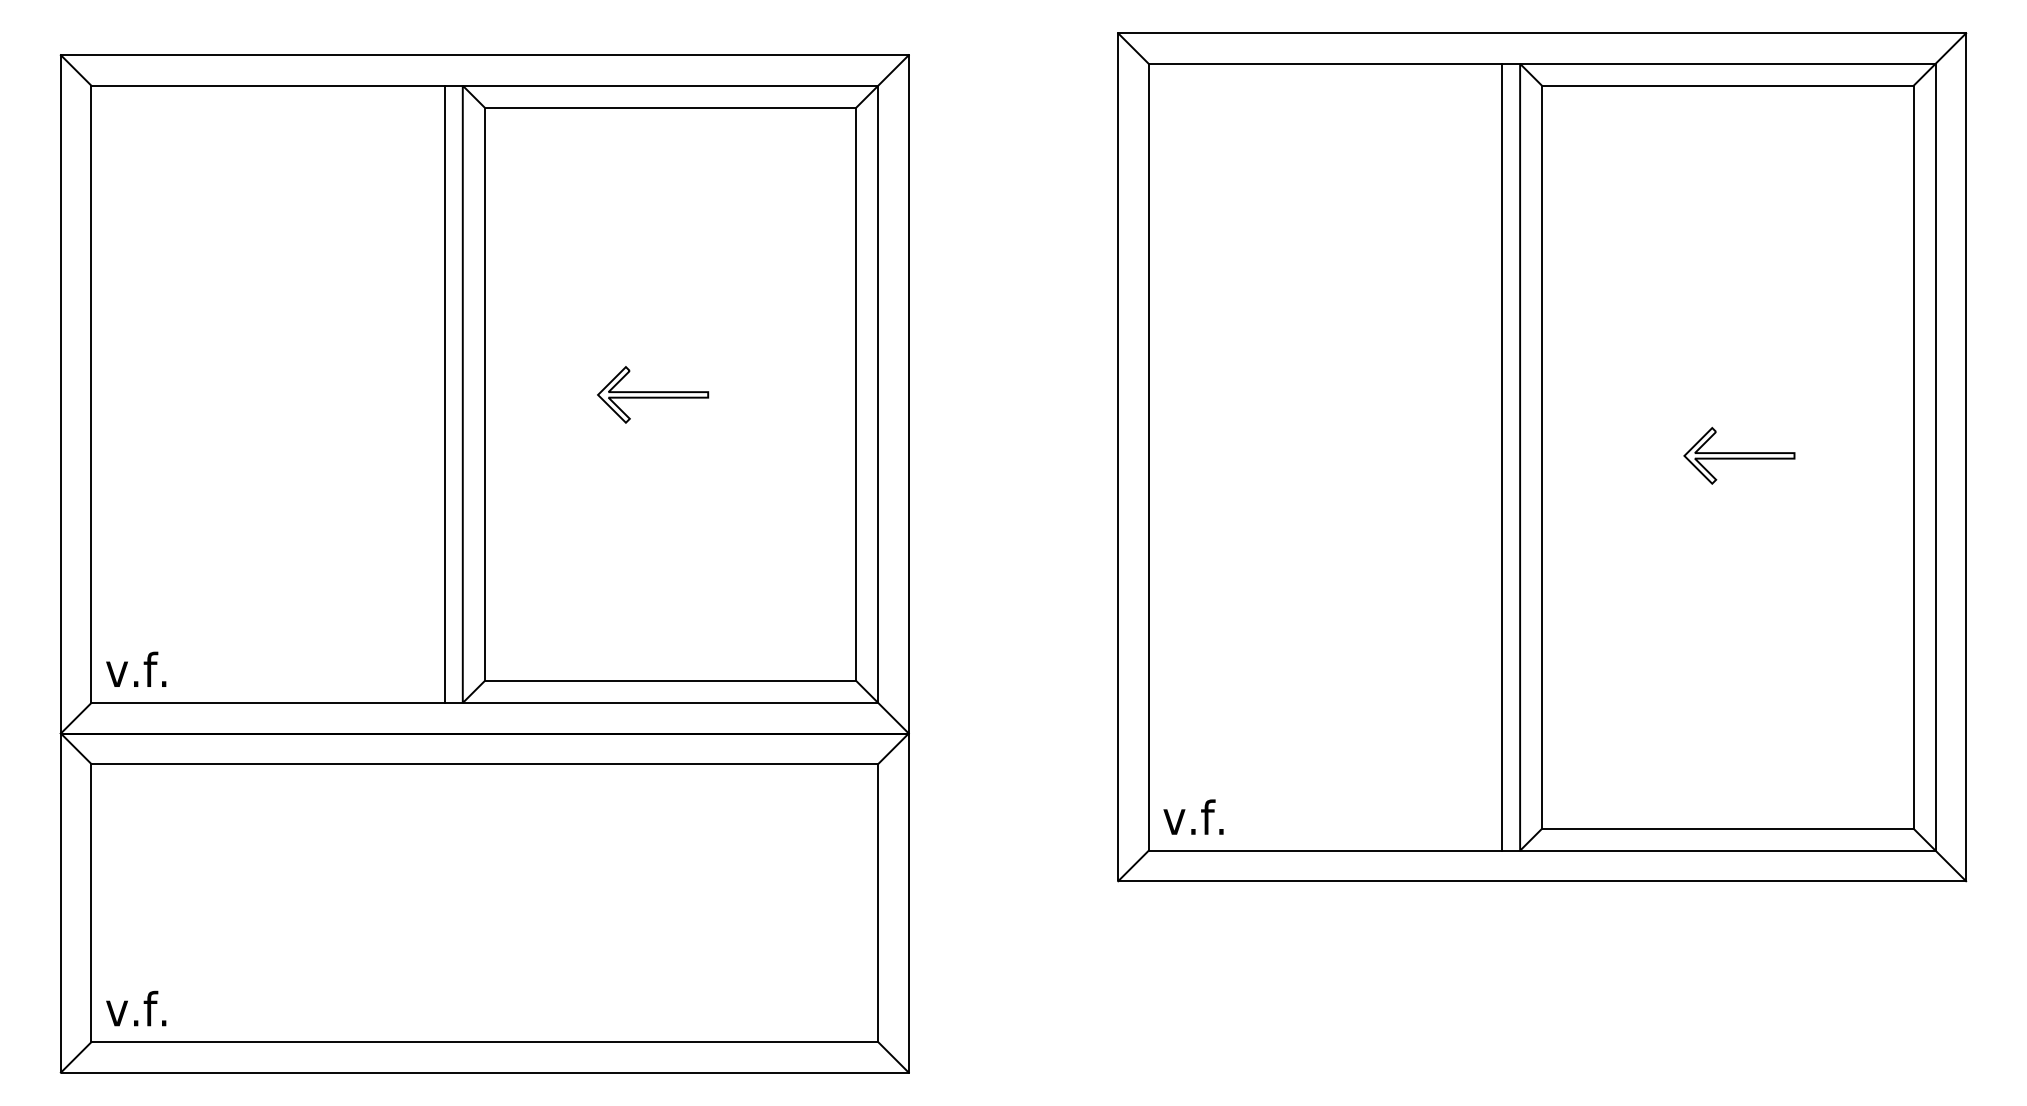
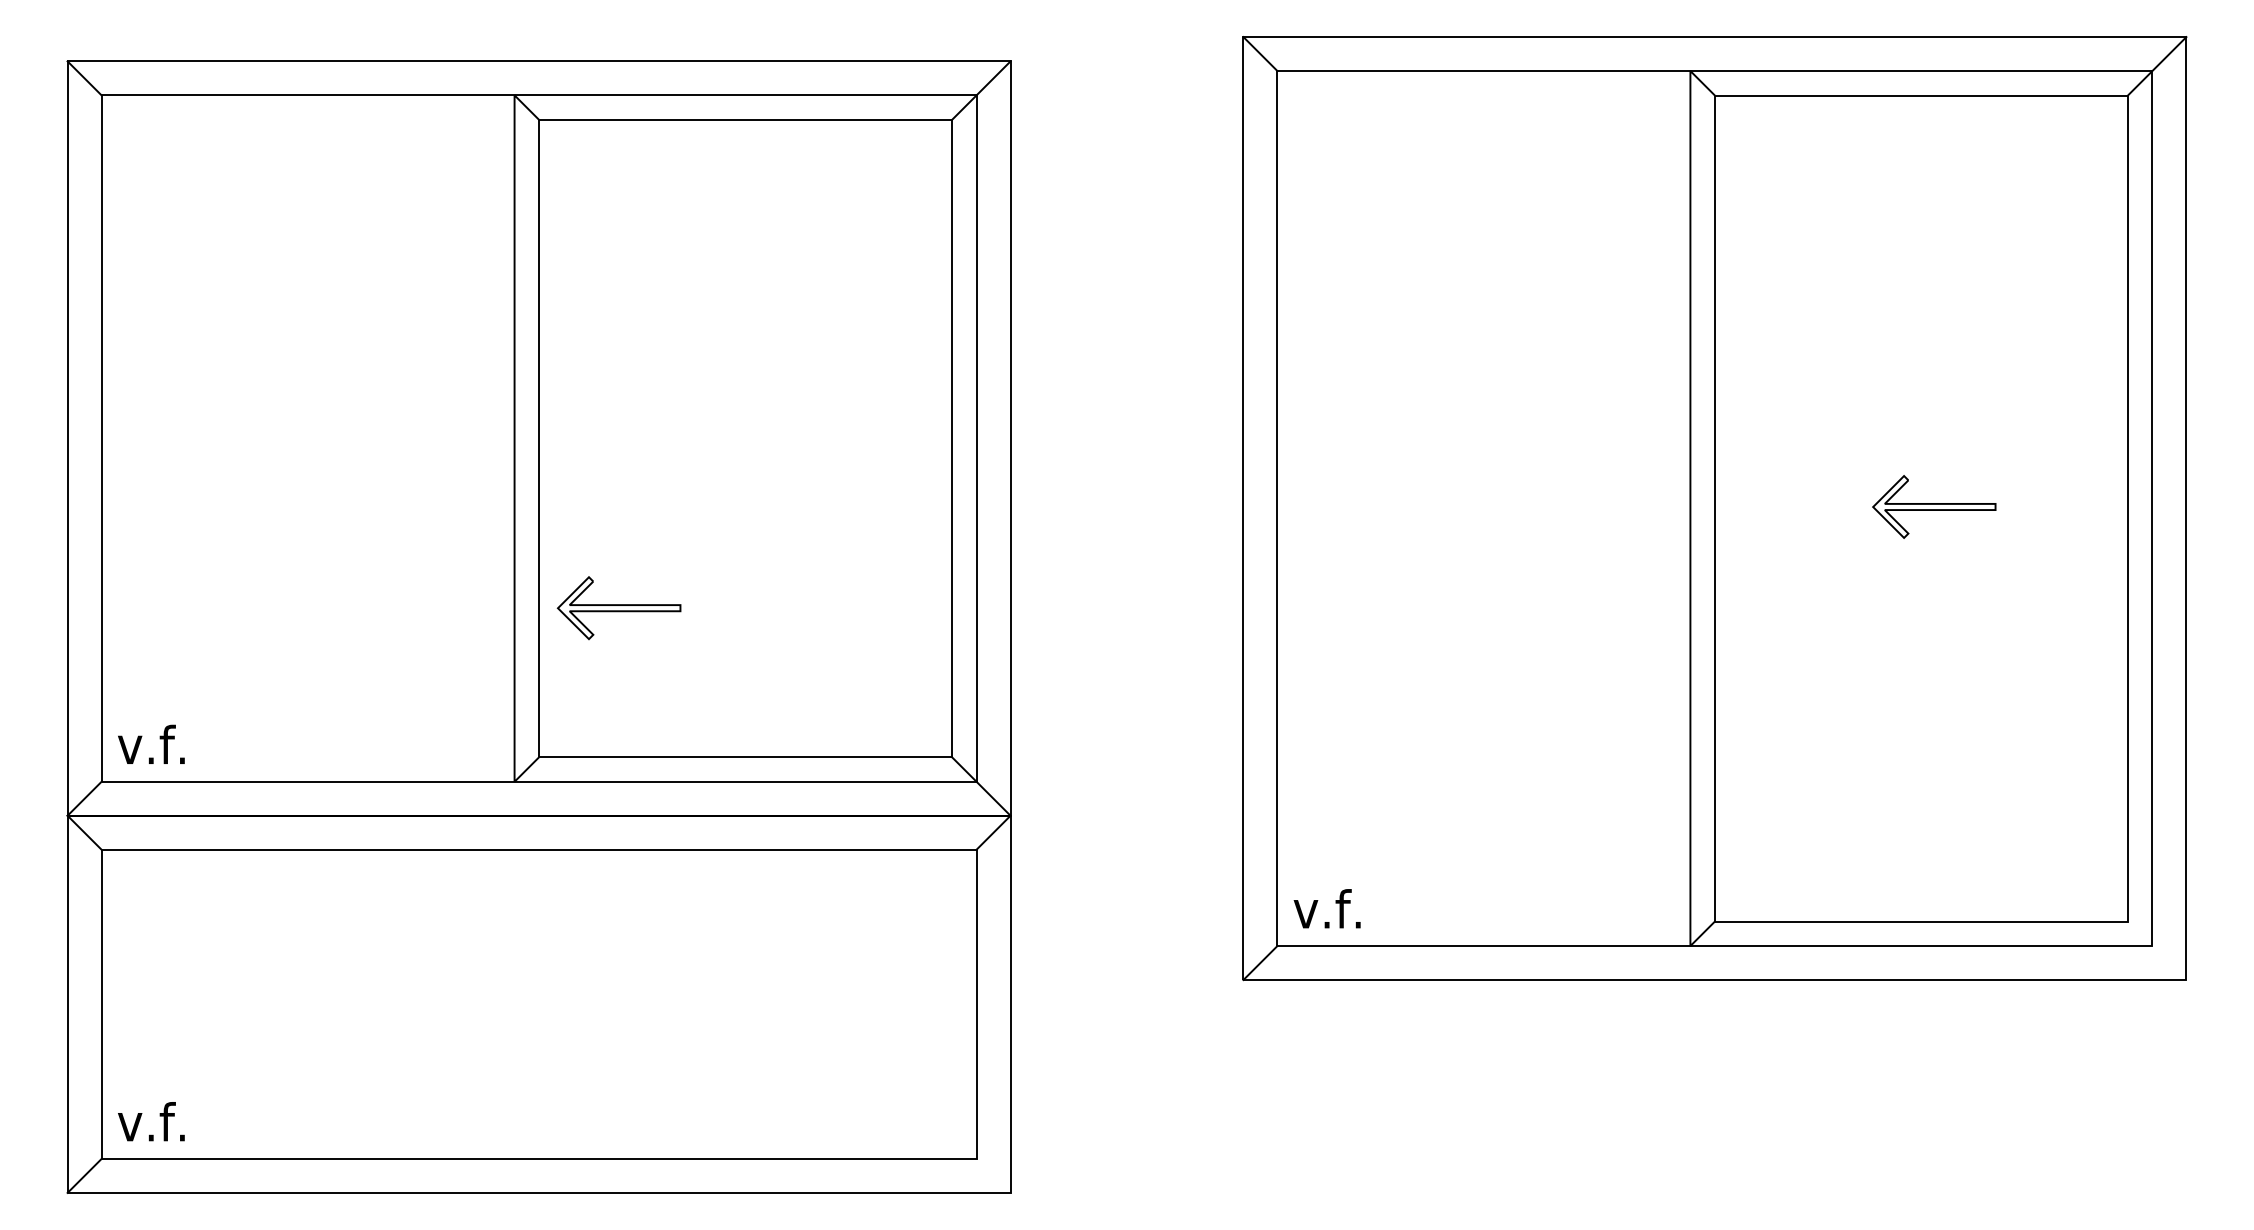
line: (444, 394) -> (494, 438), removed
part: (652, 395) -> (618, 608), moved
line: (1502, 457) -> (1670, 508), removed
line: (1939, 854) -> (2156, 950), removed
line: (893, 1057) -> (993, 1175), removed

